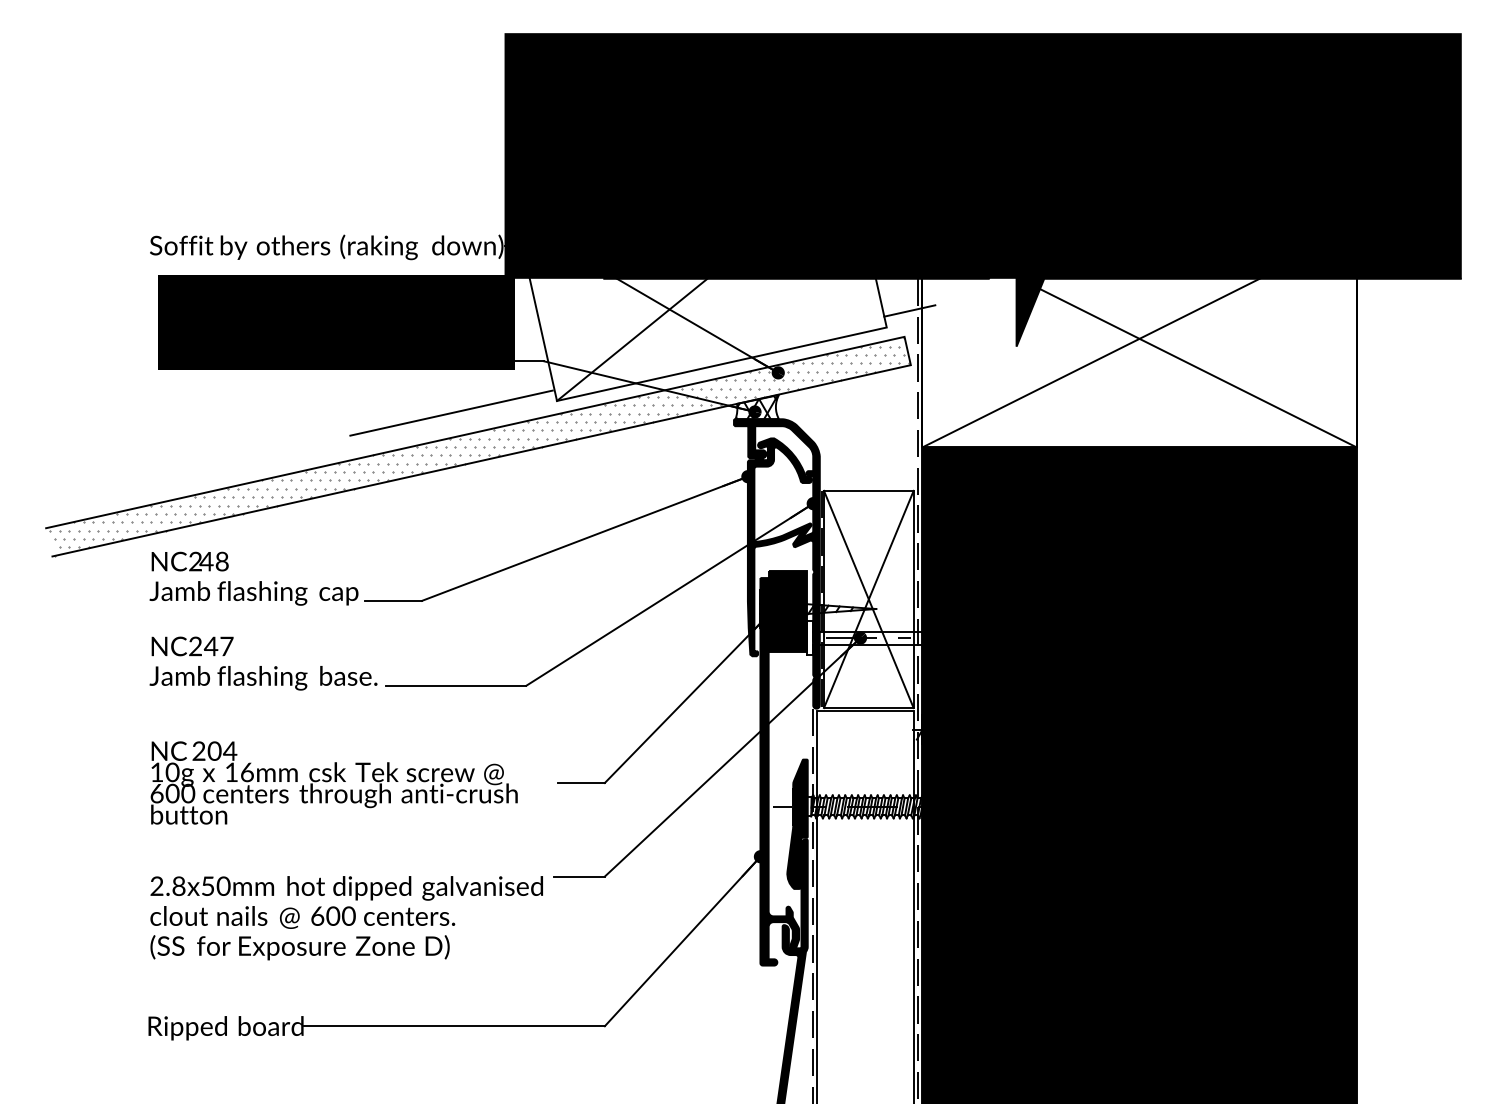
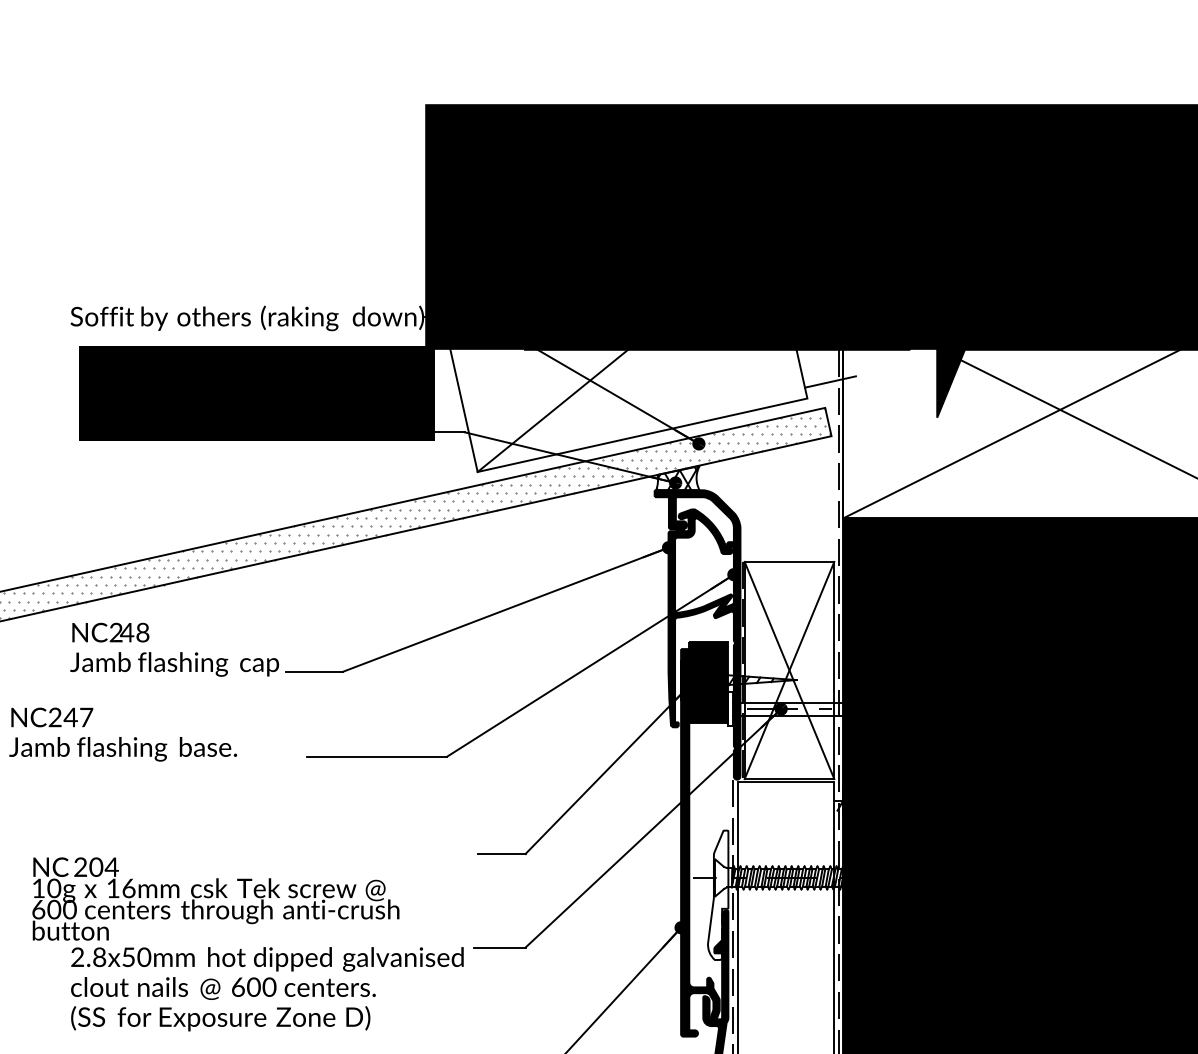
line: (451, 412) -> (372, 483), removed
text: (263, 663) -> (123, 734), moved
text: (333, 782) -> (215, 898), moved
fill: (797, 823) -> (718, 894), removed

